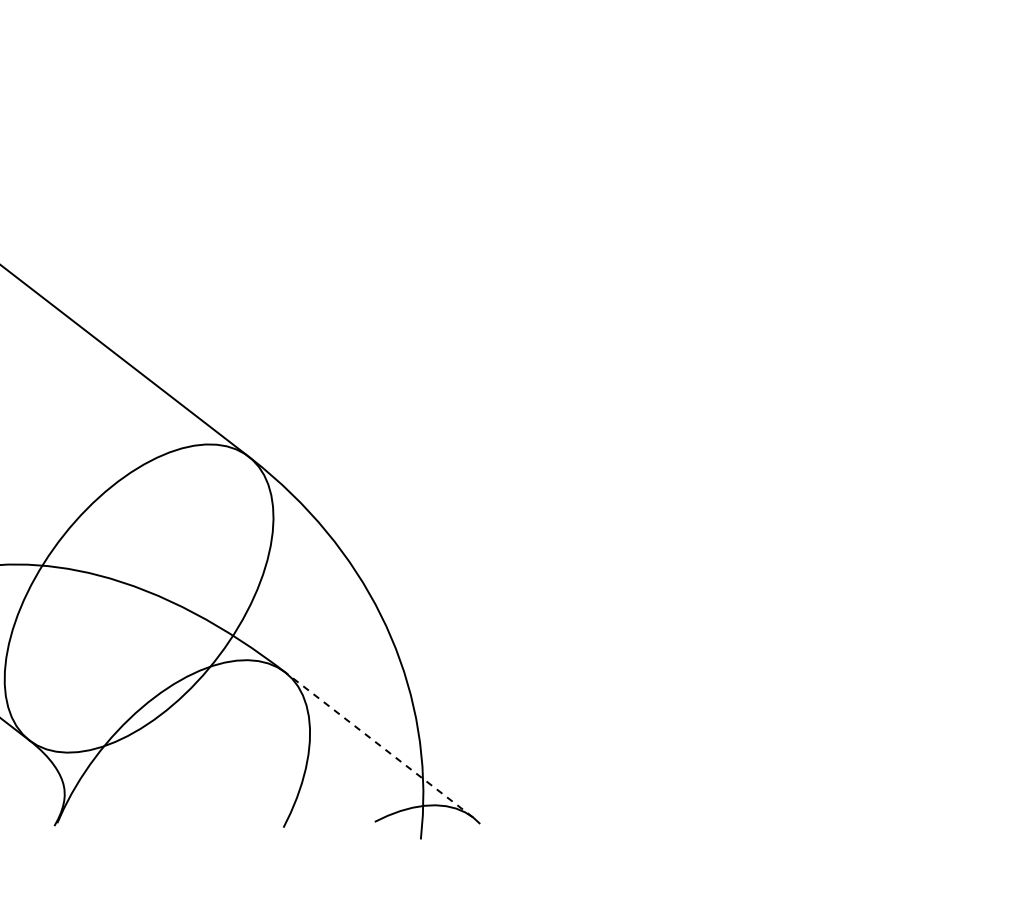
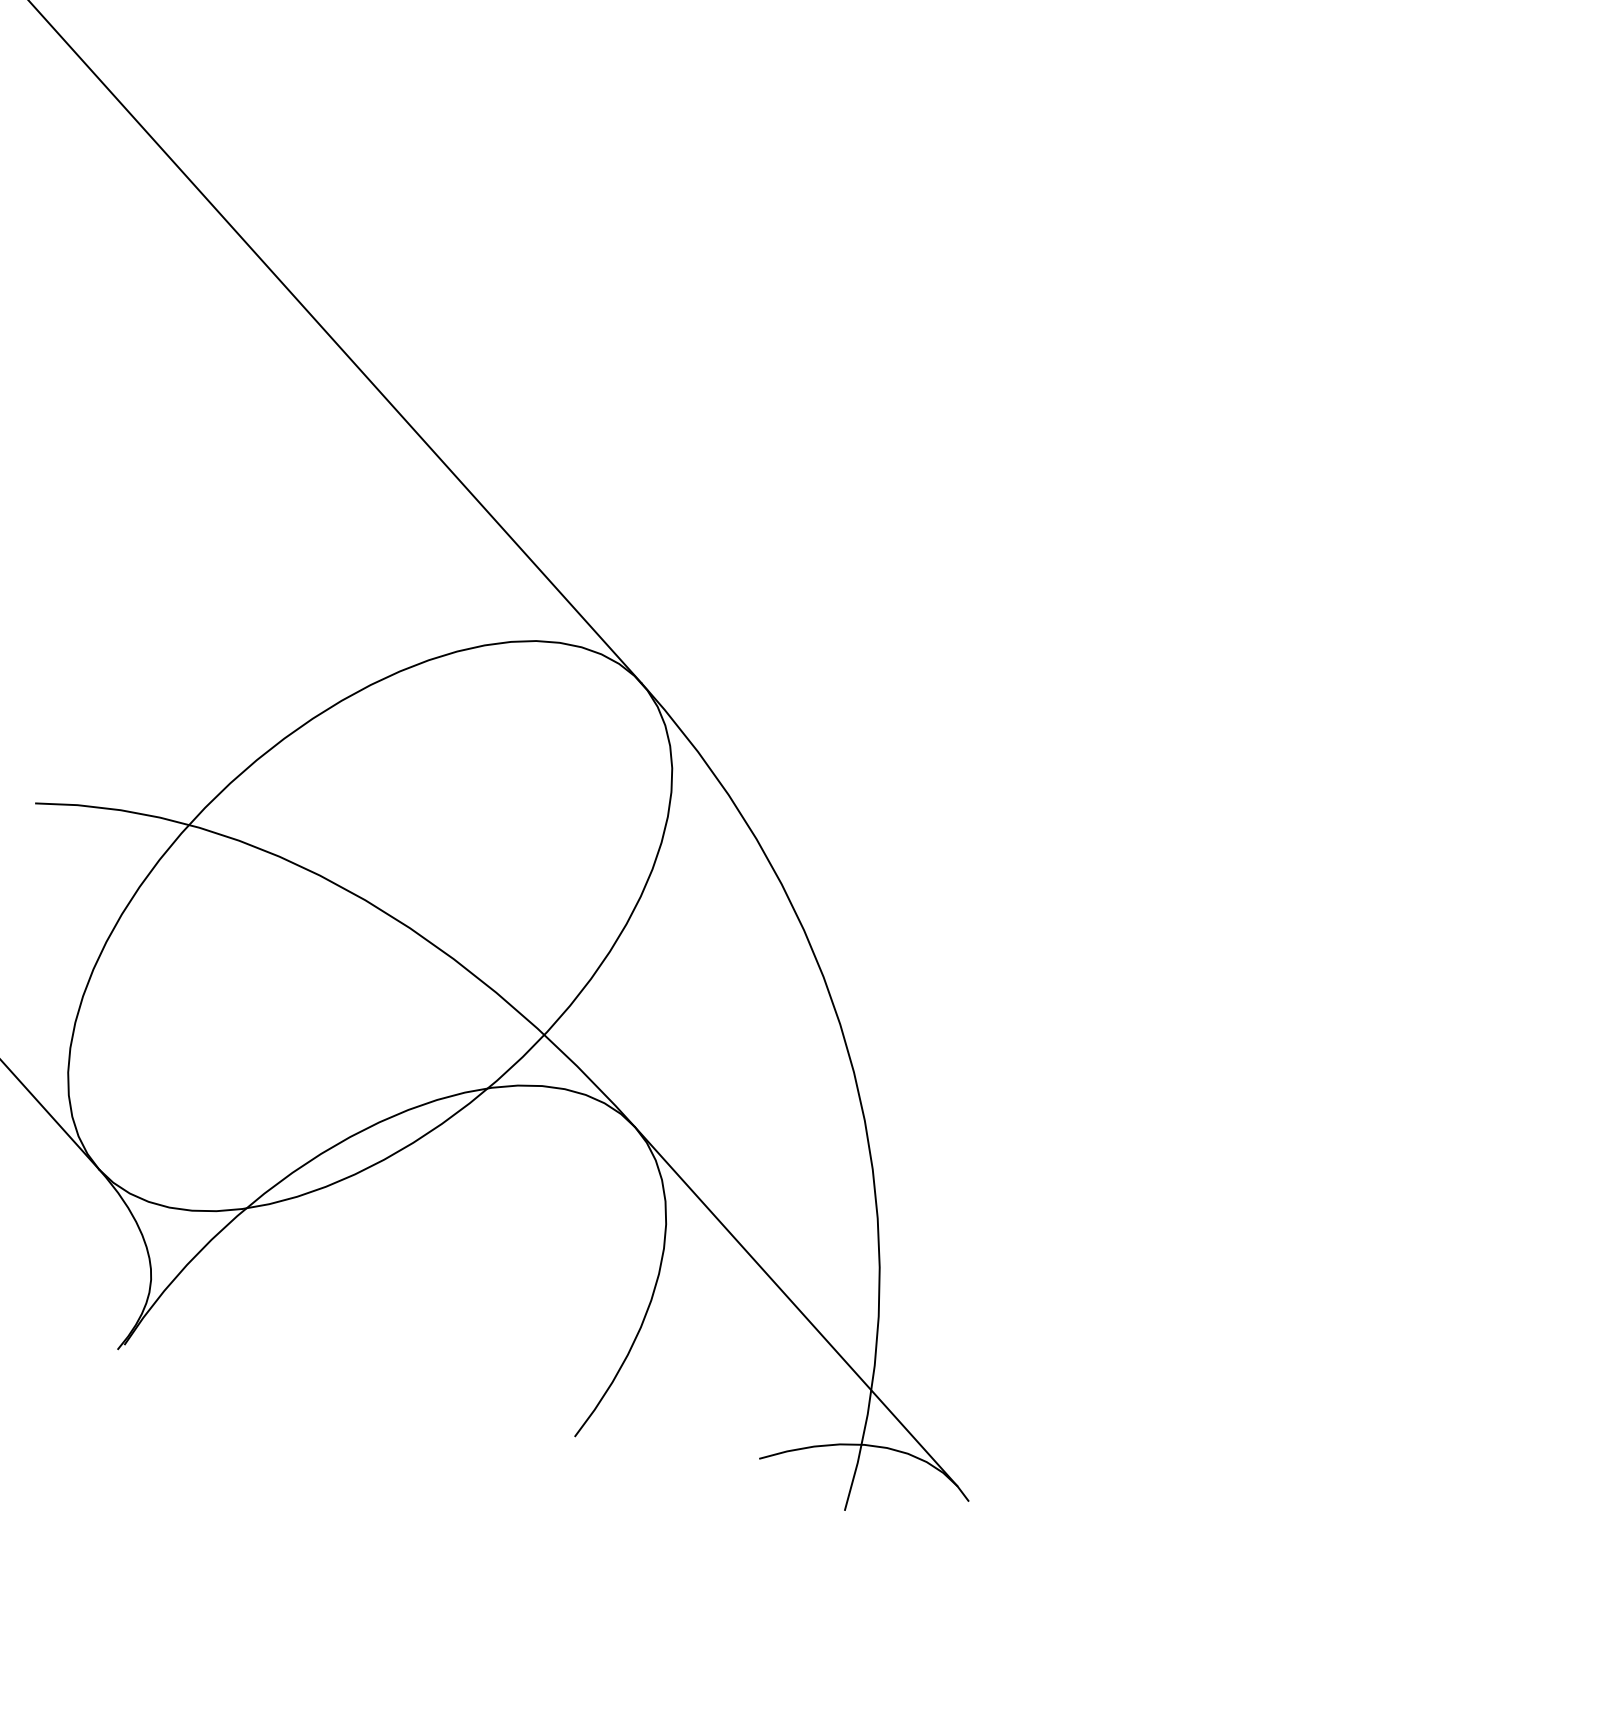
line: (379, 744) -> (796, 1305), dashed -> solid

